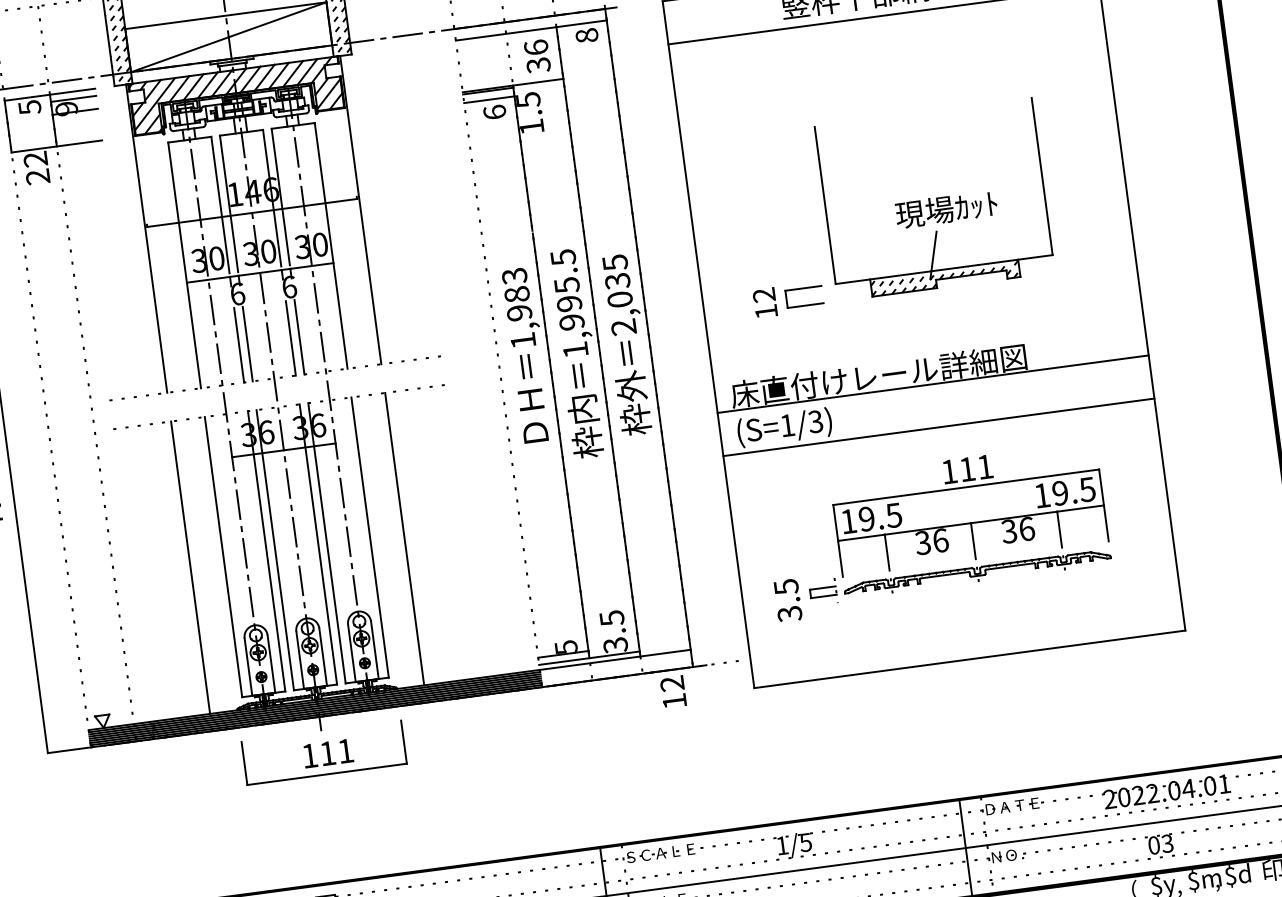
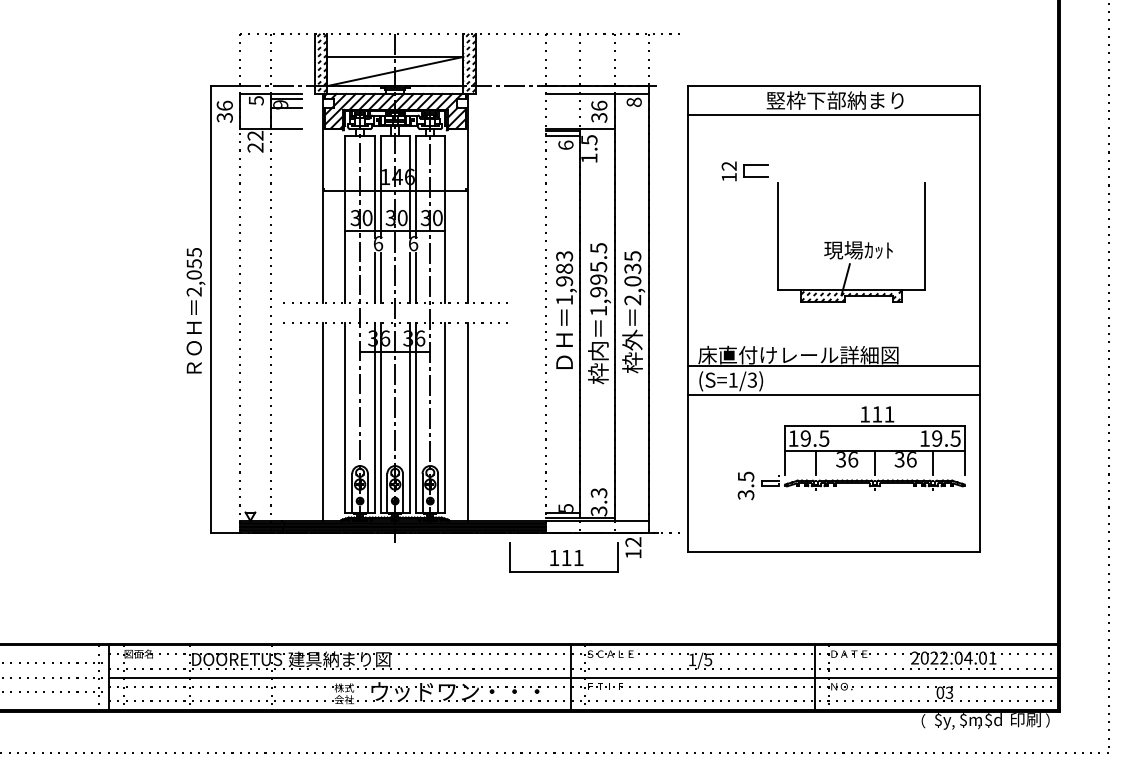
part: (787, 300) -> (744, 171), moved
part: (937, 532) -> (851, 453), moved
text: (611, 617) -> (598, 492), 3.5 -> 3.3
part: (323, 753) -> (563, 557), moved

